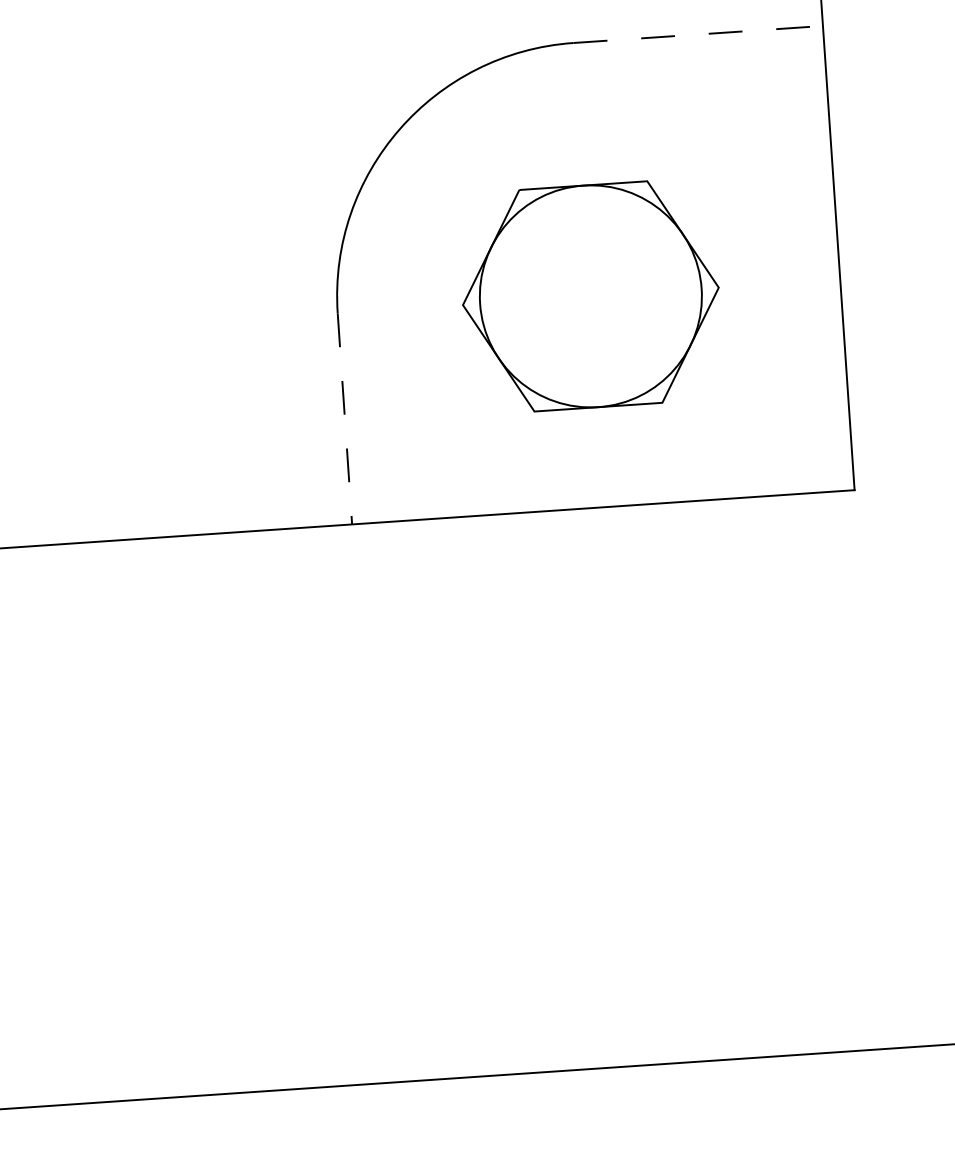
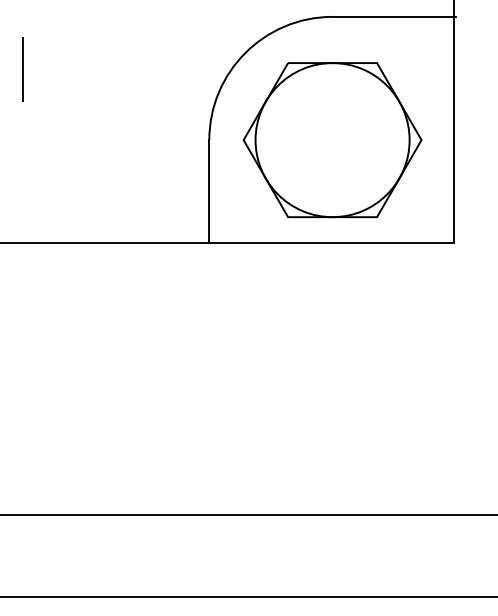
line: (700, 33) -> (394, 16), dashed -> solid
part: (590, 296) -> (332, 140), size x1.43
line: (345, 418) -> (209, 191), dashed -> solid

